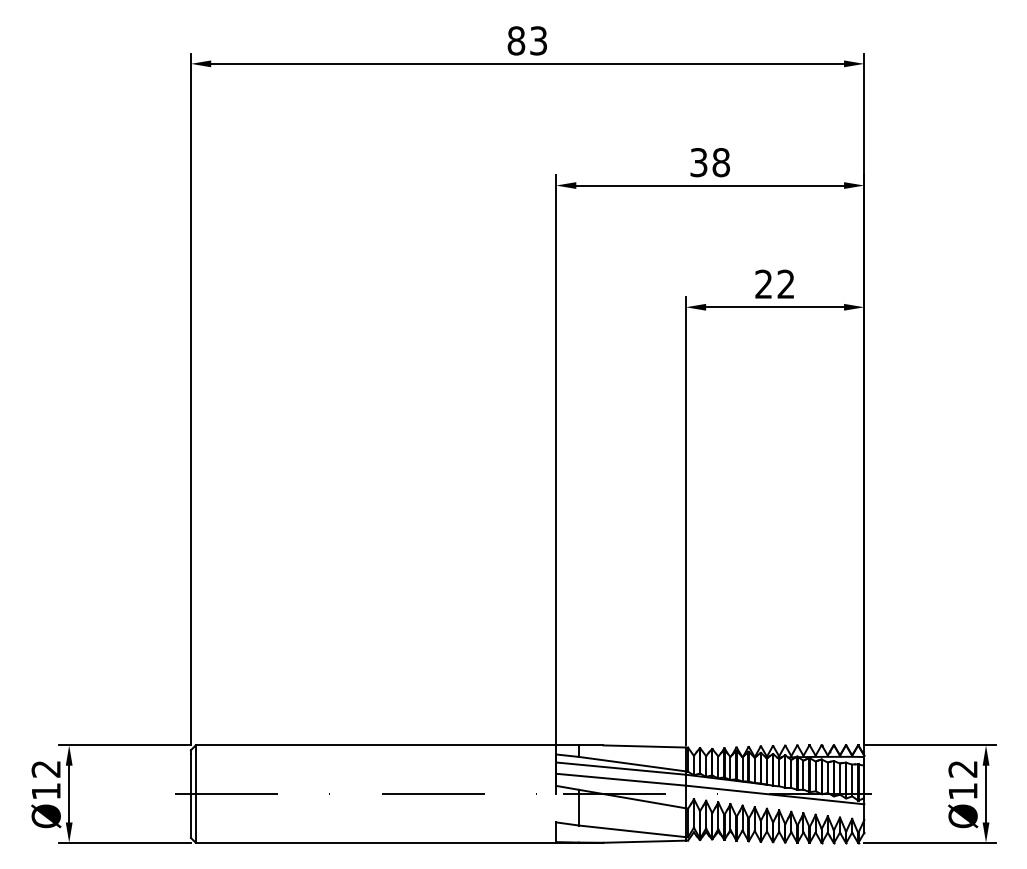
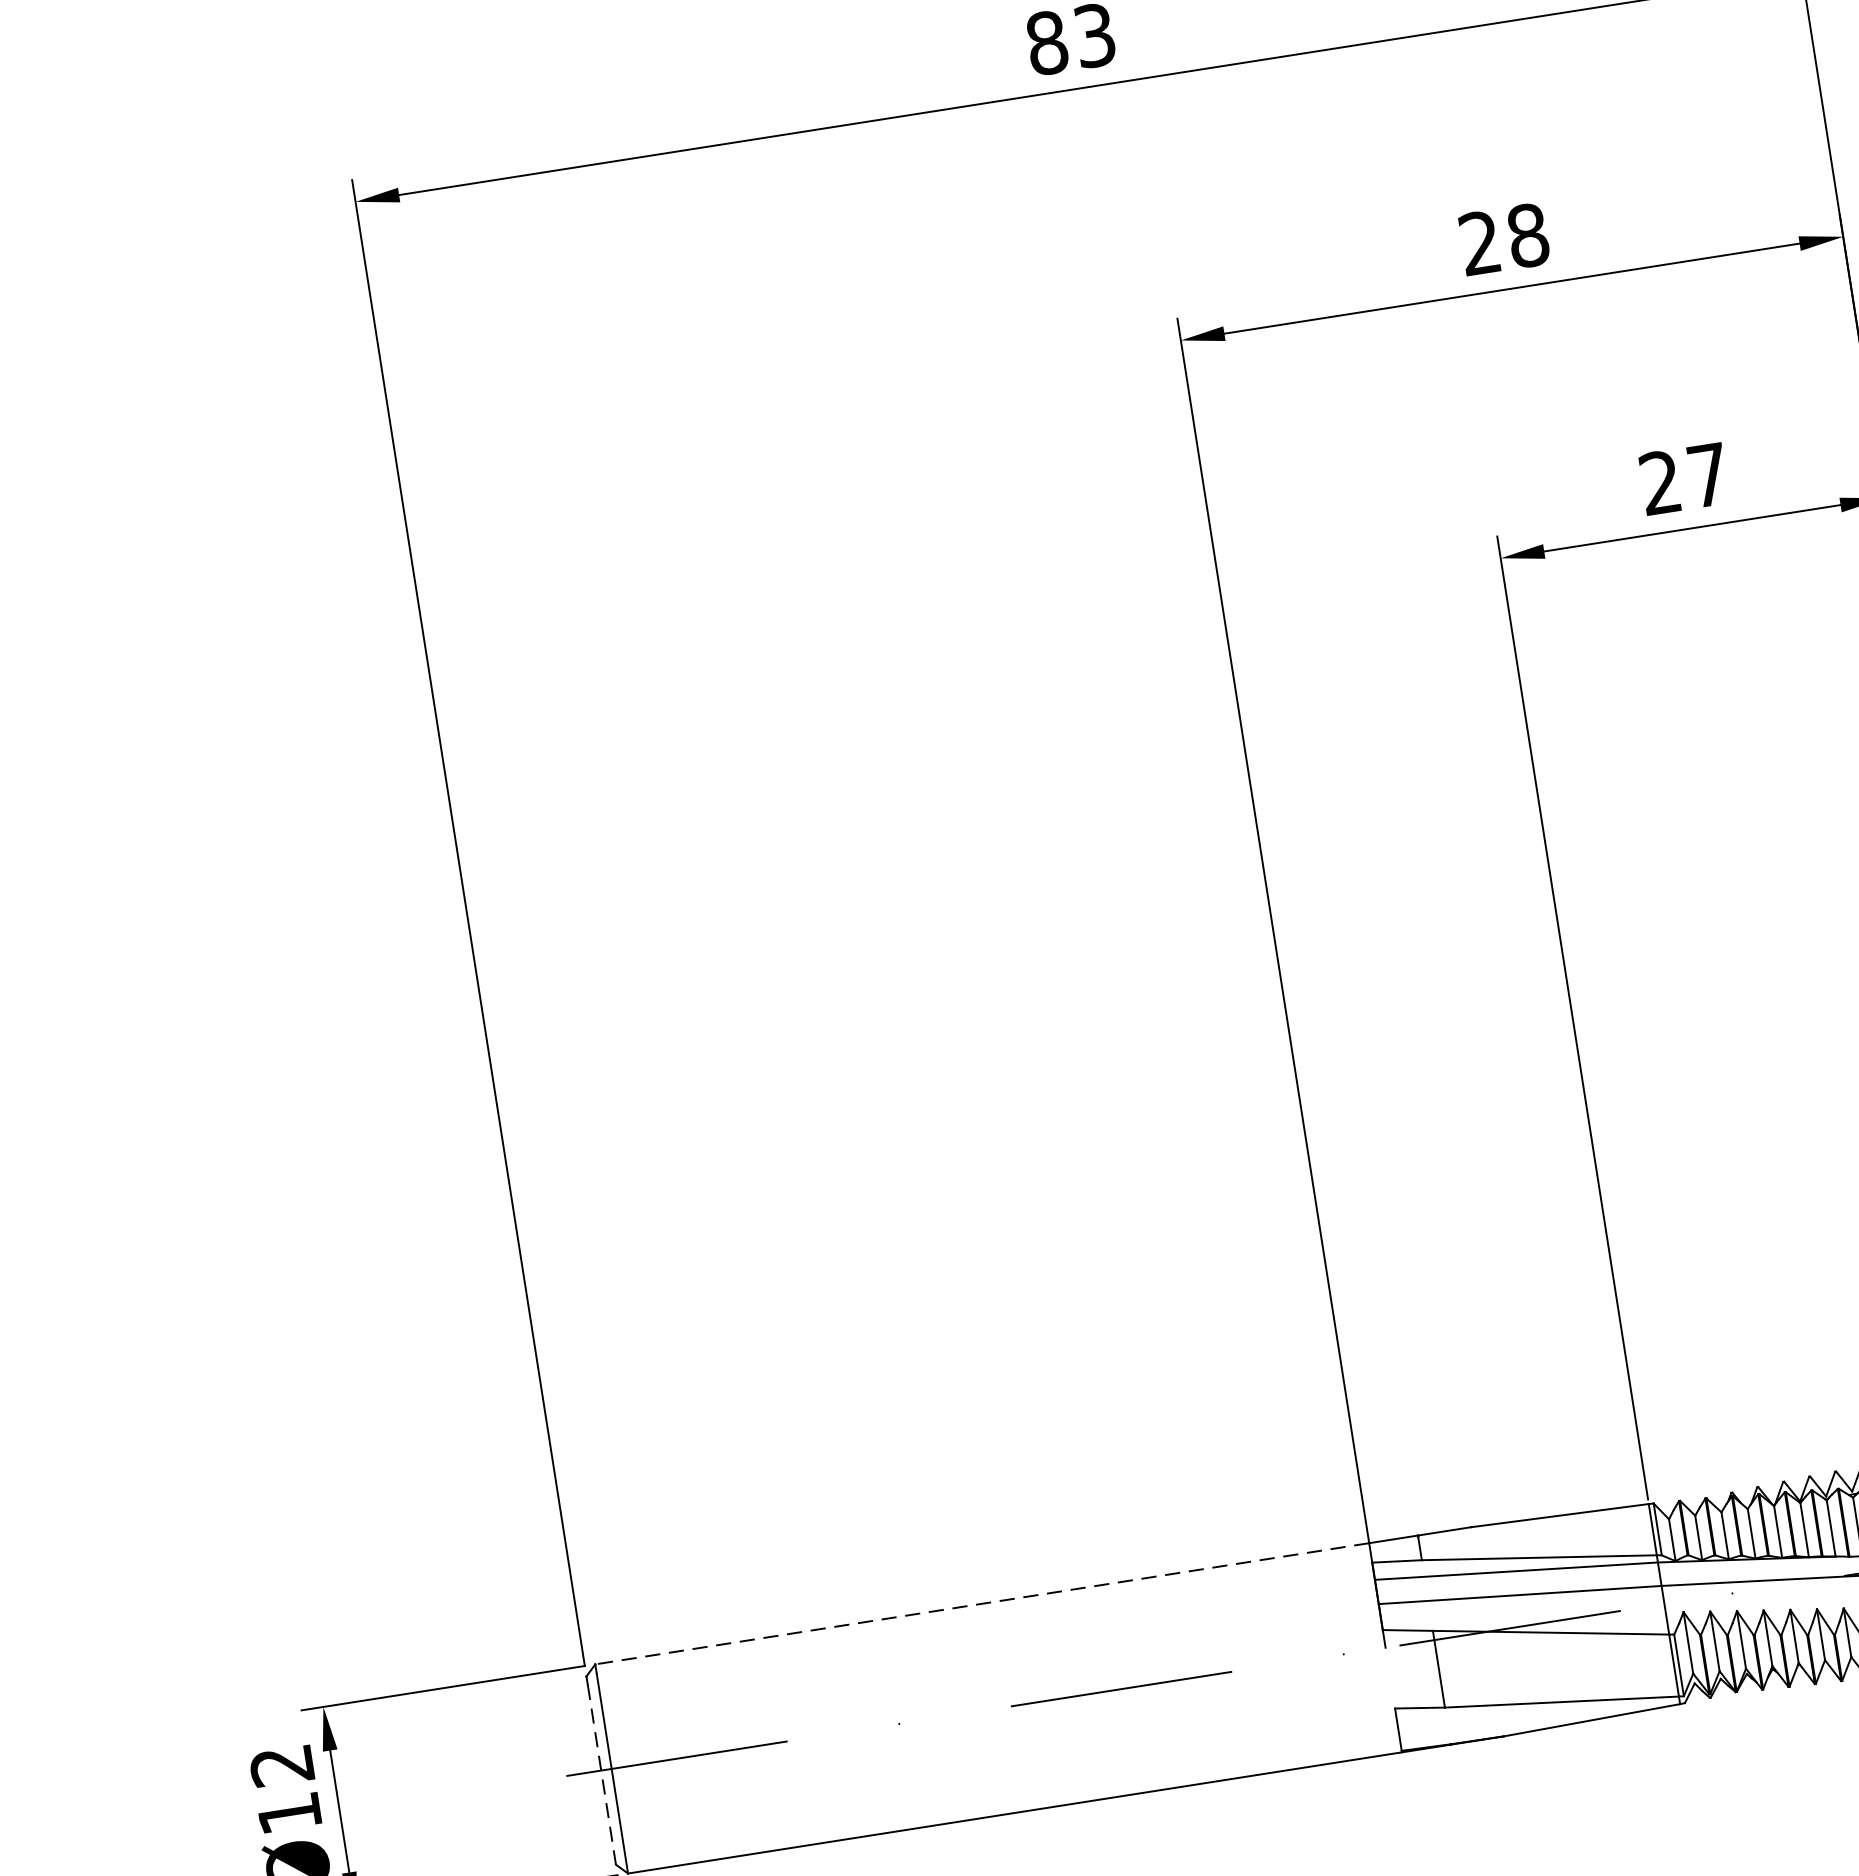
text: (698, 162) -> (1479, 243), 38 -> 28
text: (785, 283) -> (1706, 473), 22 -> 27
line: (375, 745) -> (981, 1604), solid -> dashed
line: (190, 796) -> (601, 1775), solid -> dashed

